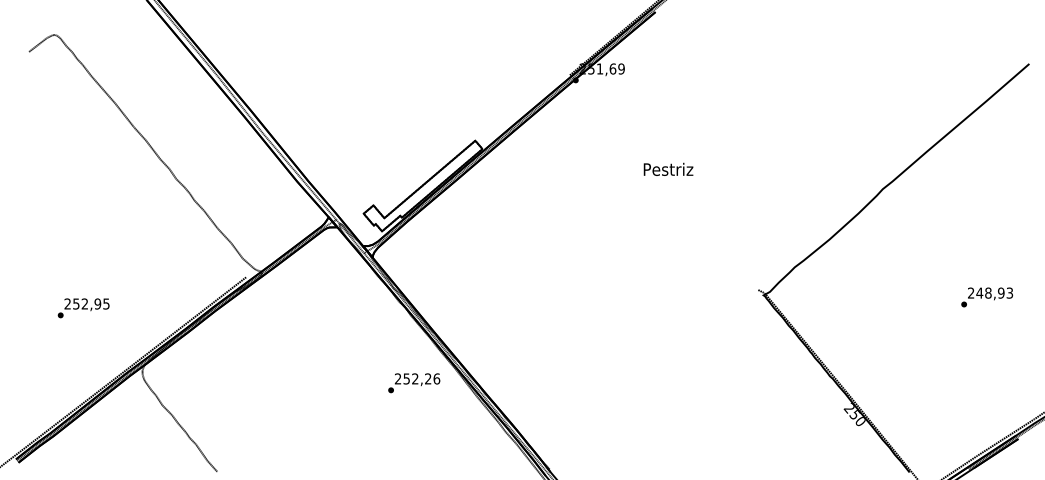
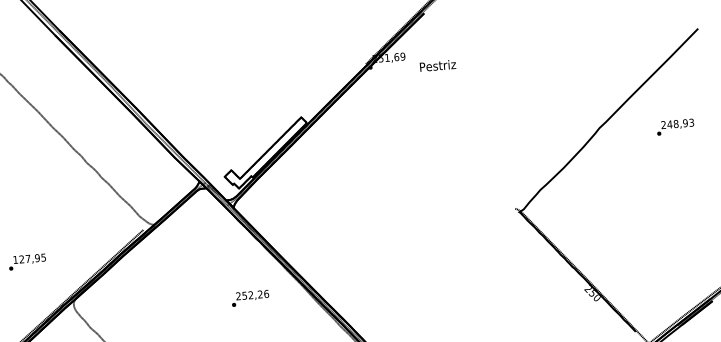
text: (668, 168) -> (437, 65), moved
text: (987, 297) -> (675, 127), moved
text: (75, 303) -> (21, 259), 252,95 -> 127,95
text: (414, 383) -> (250, 298), moved

